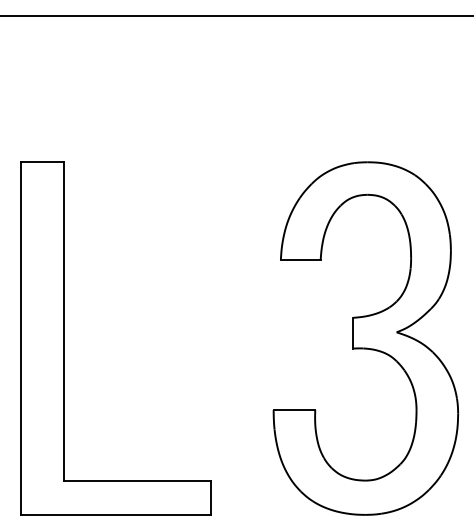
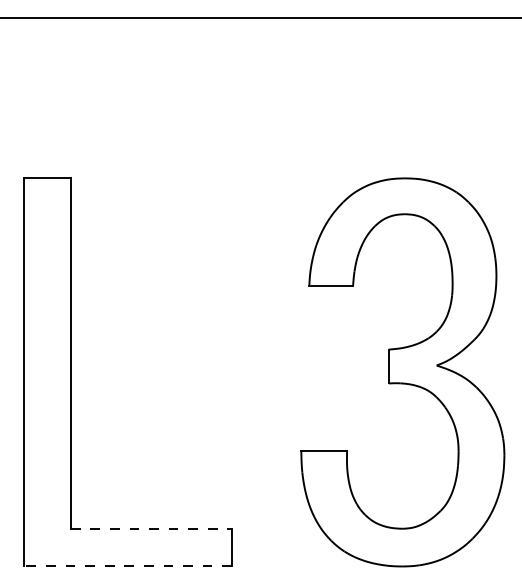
line: (137, 480) -> (151, 528), solid -> dashed
line: (115, 514) -> (127, 566), solid -> dashed

